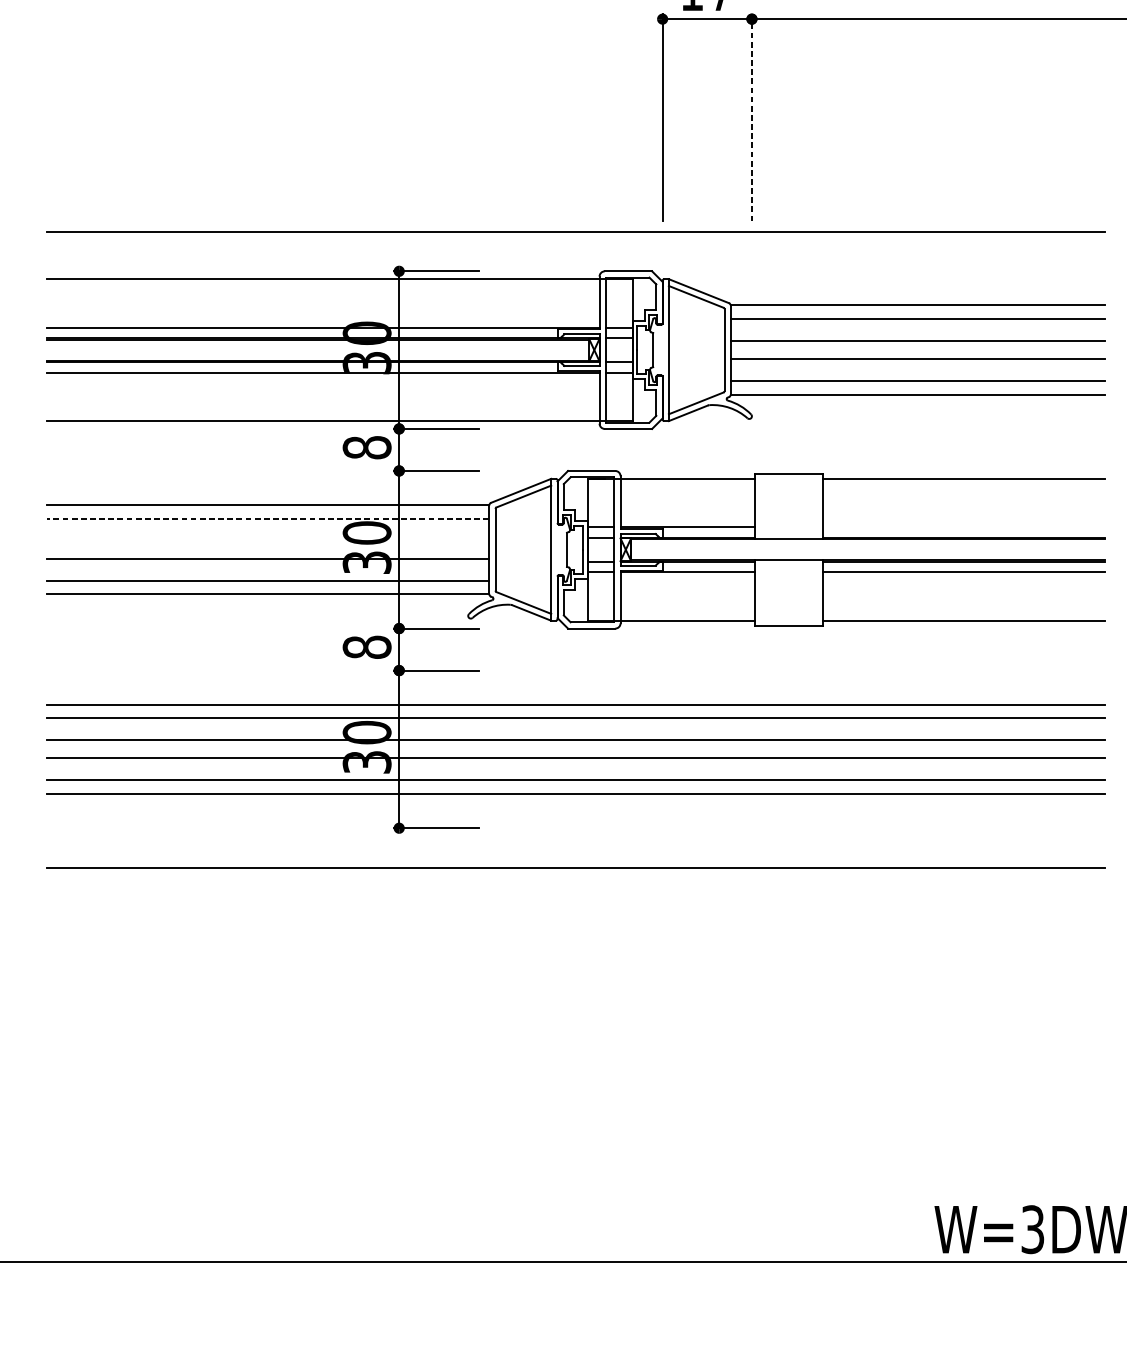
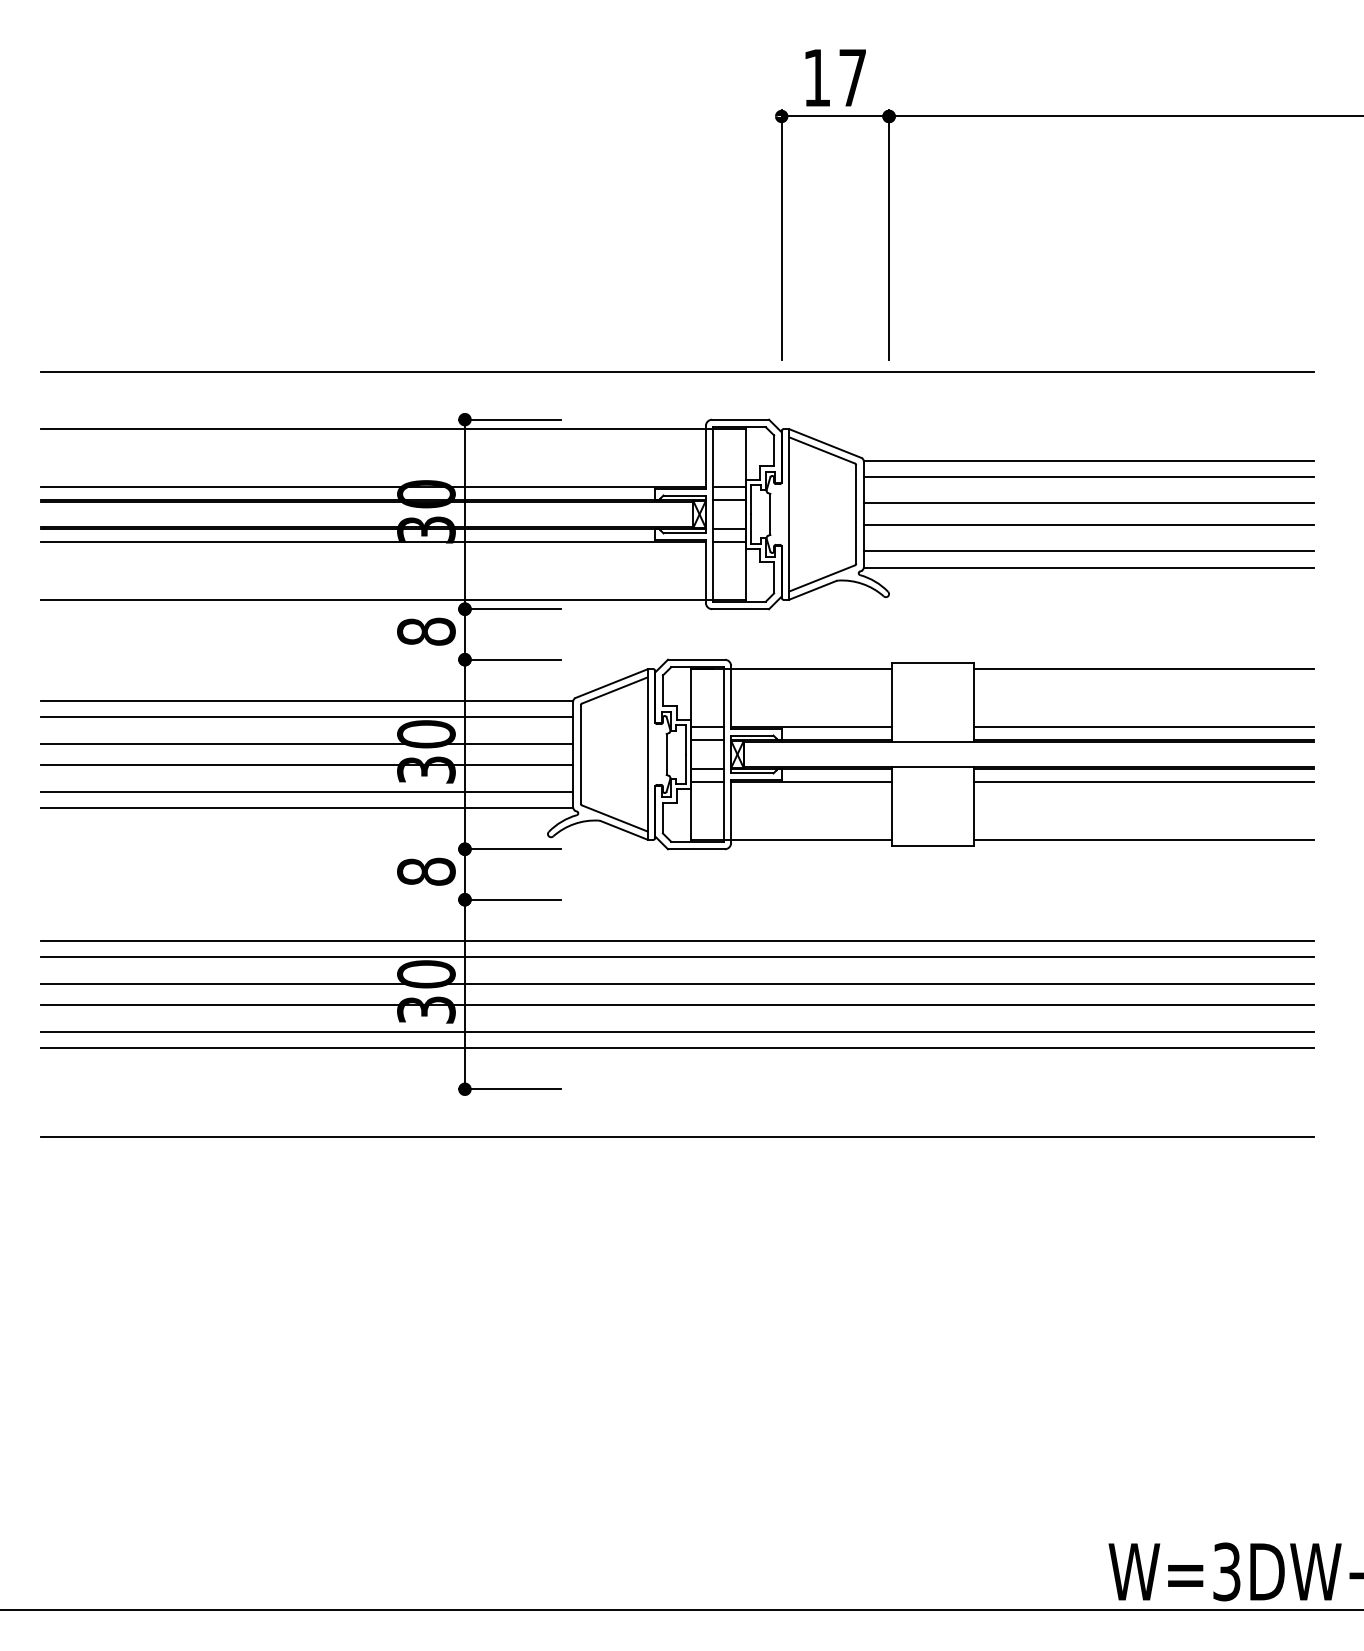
line: (752, 117) -> (889, 234), dashed -> solid
line: (267, 518) -> (306, 716), dashed -> solid
line: (963, 527) -> (1143, 727), added
line: (267, 540) -> (306, 743), added

